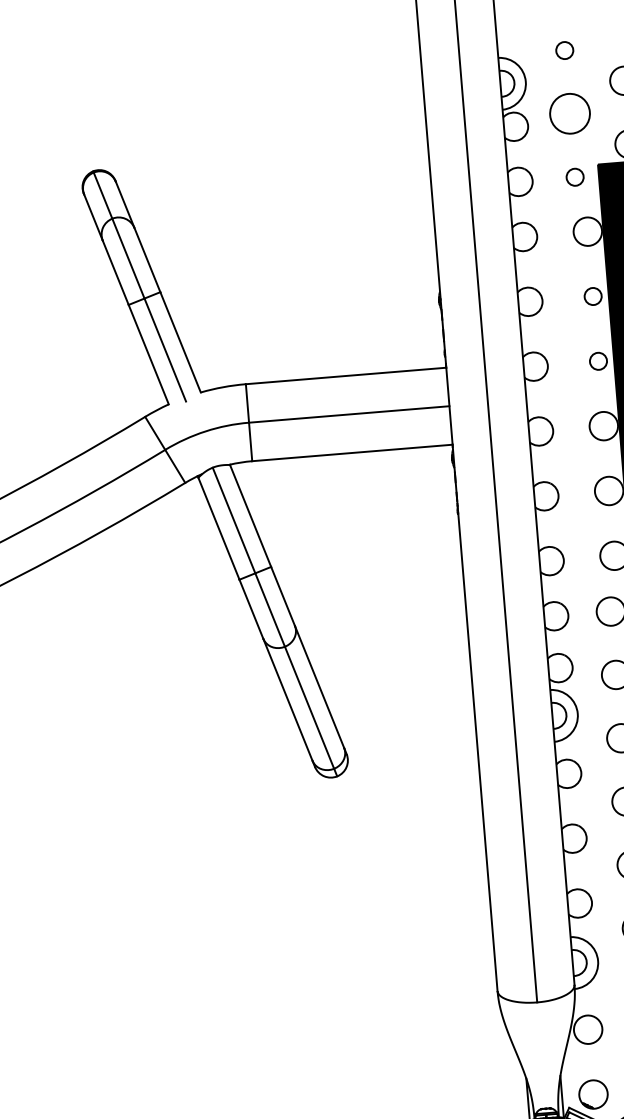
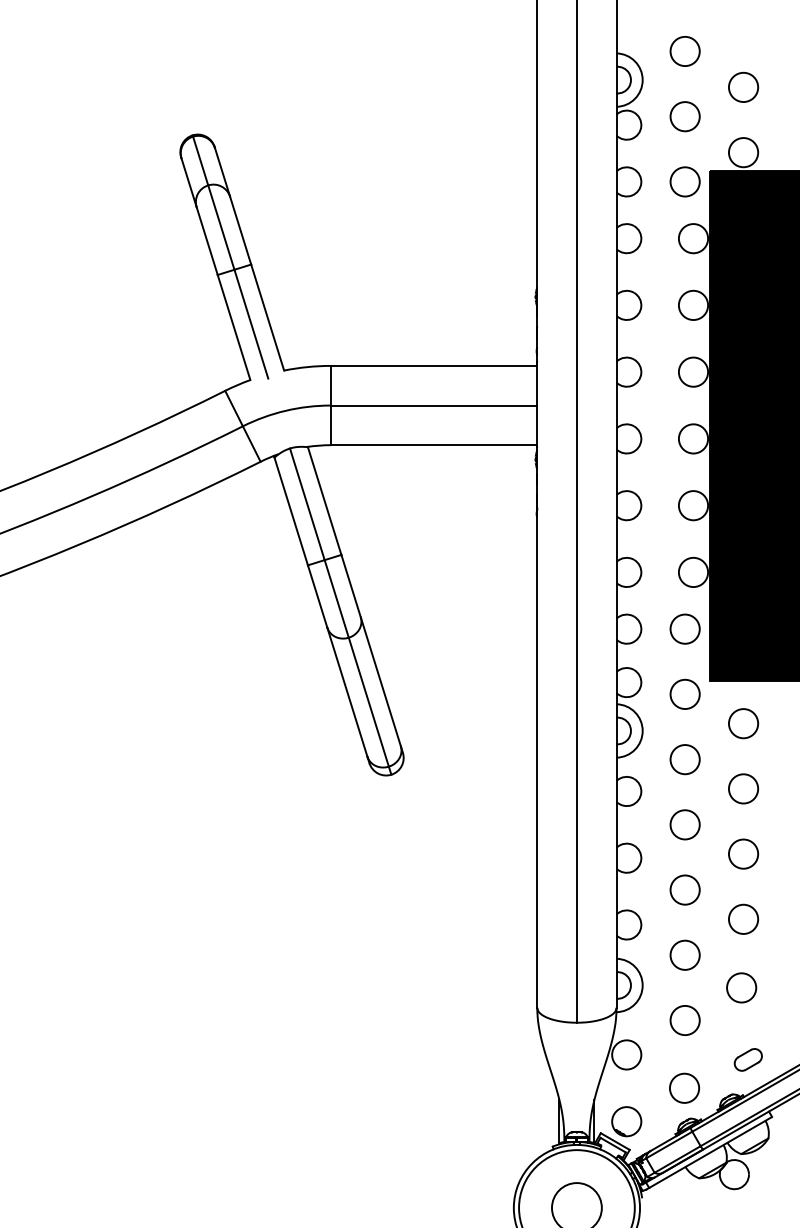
circle: (564, 50) -> (684, 51), size x1.67
circle: (569, 113) -> (684, 116), size x0.71
circle: (574, 176) -> (684, 181), size x1.67
circle: (593, 296) -> (693, 305), size x1.67
circle: (598, 360) -> (693, 371), size x1.67

